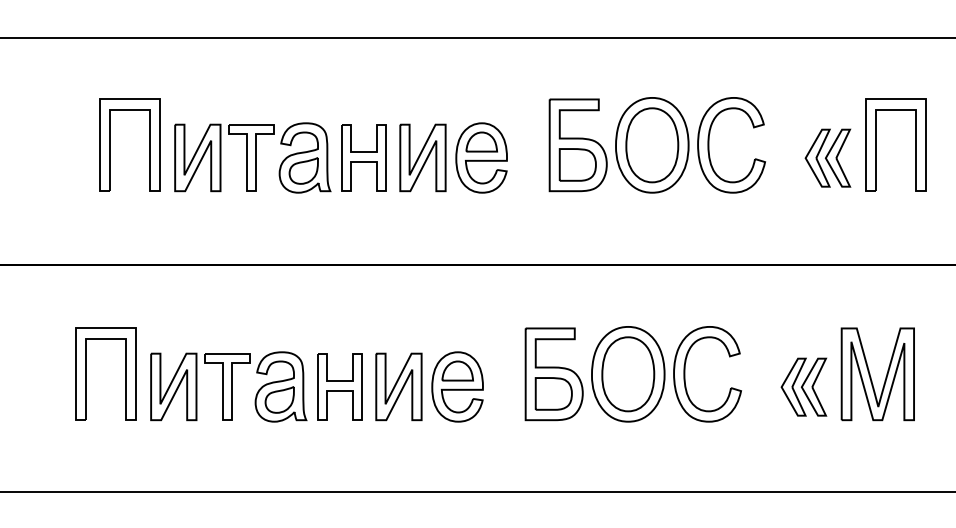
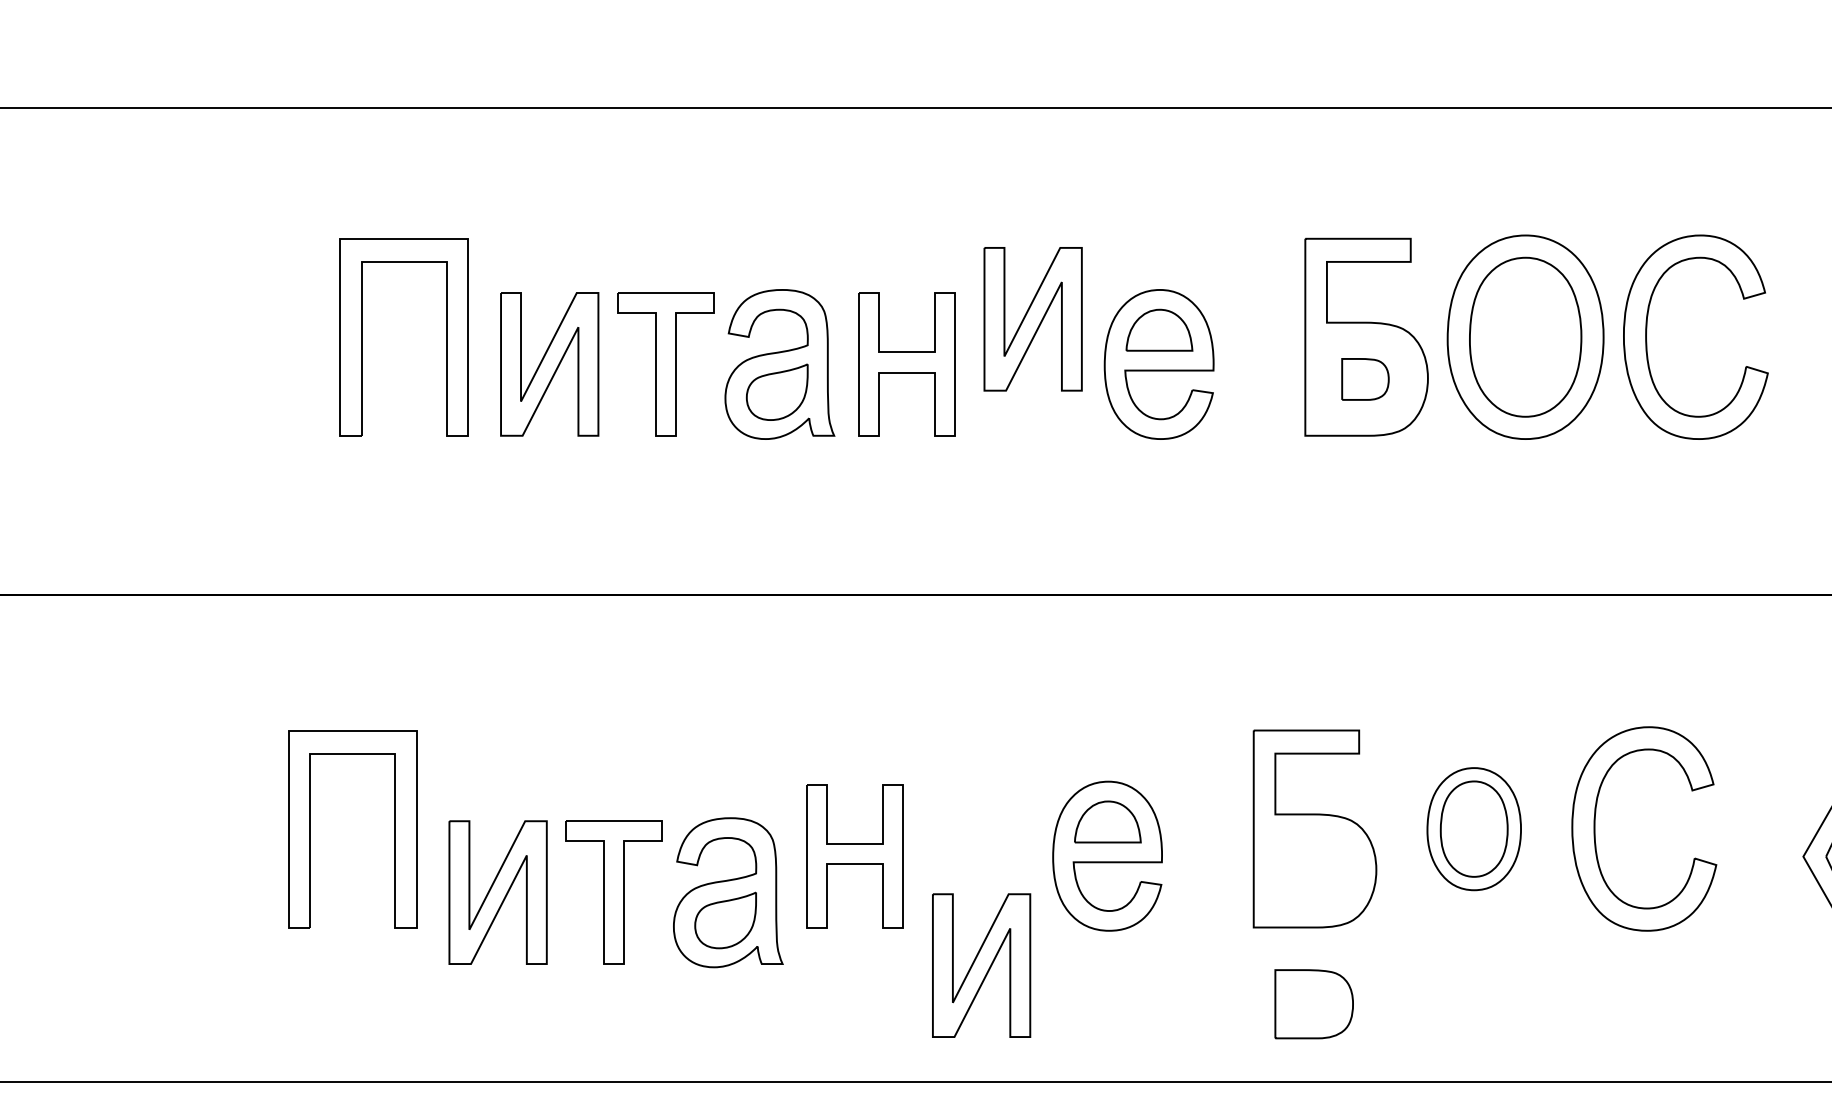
part: (422, 157) -> (1032, 318), moved
part: (577, 164) -> (1364, 378), size x0.6
part: (628, 374) -> (1474, 829), size x0.6
part: (228, 386) -> (615, 891), moved
part: (398, 386) -> (980, 964), moved
part: (553, 393) -> (1313, 1003), moved

